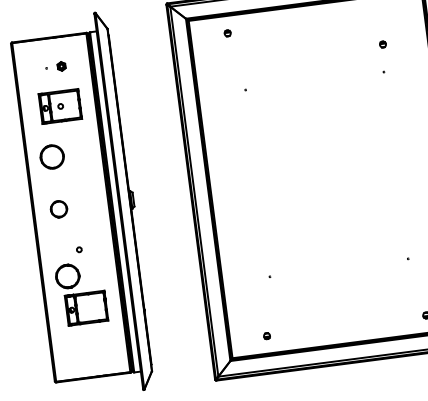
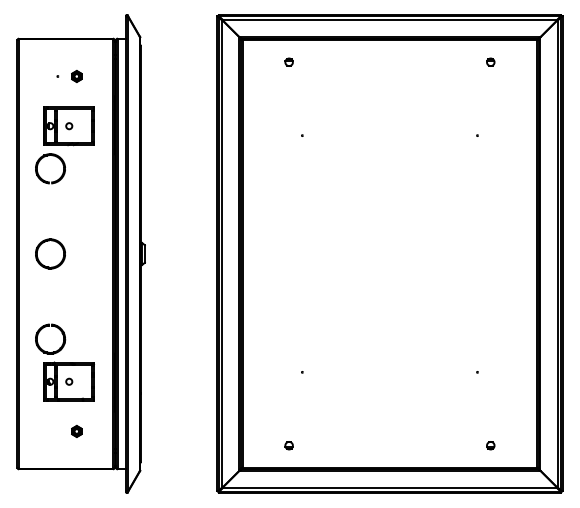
part: (382, 44) -> (490, 61), moved
part: (47, 148) -> (45, 157), moved
part: (58, 208) -> (50, 253), size x1.43
circle: (79, 249) -> (69, 381), moved
part: (97, 345) -> (76, 430), added

